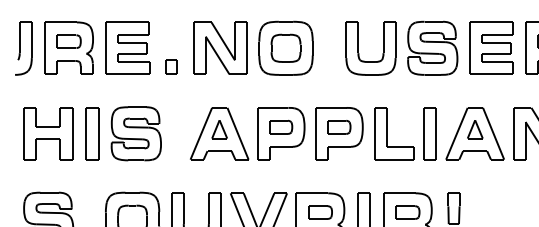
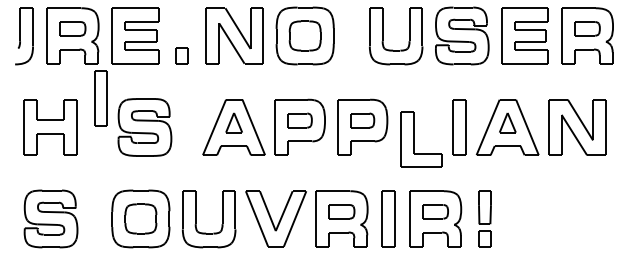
part: (92, 133) -> (100, 98), moved
part: (388, 133) -> (414, 139), moved

